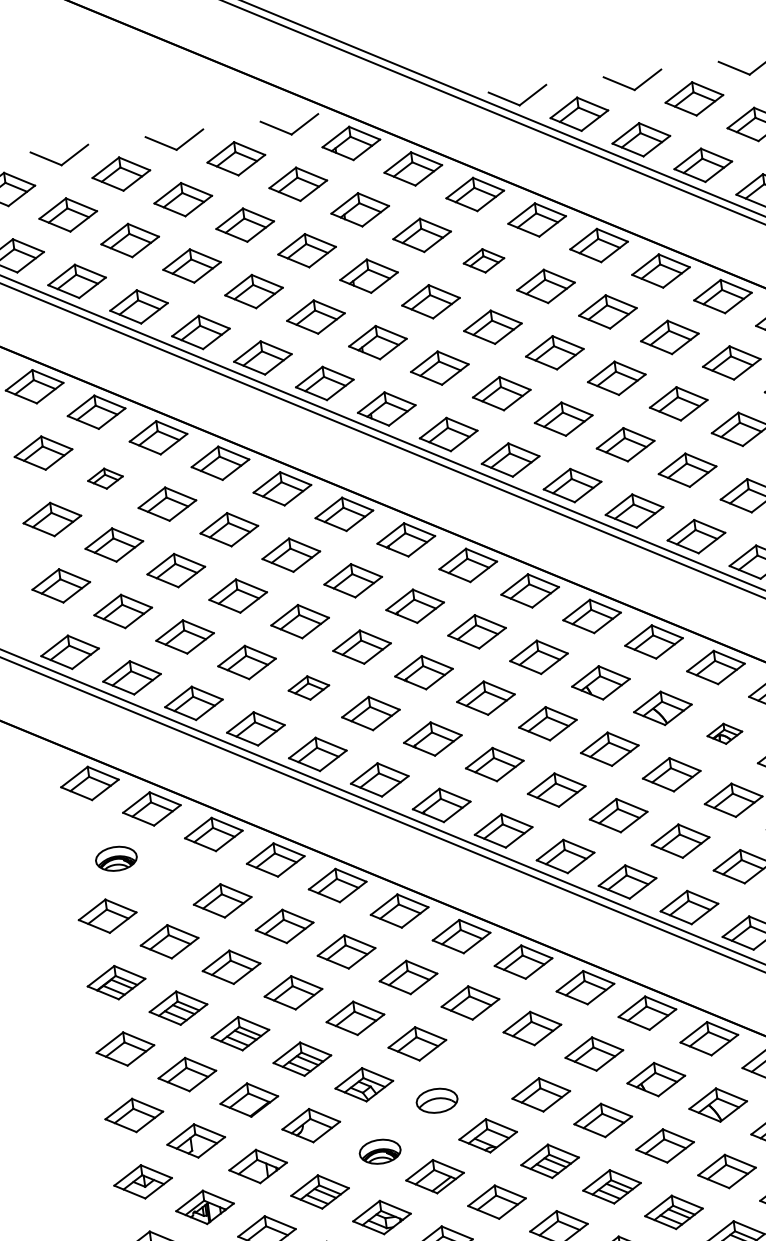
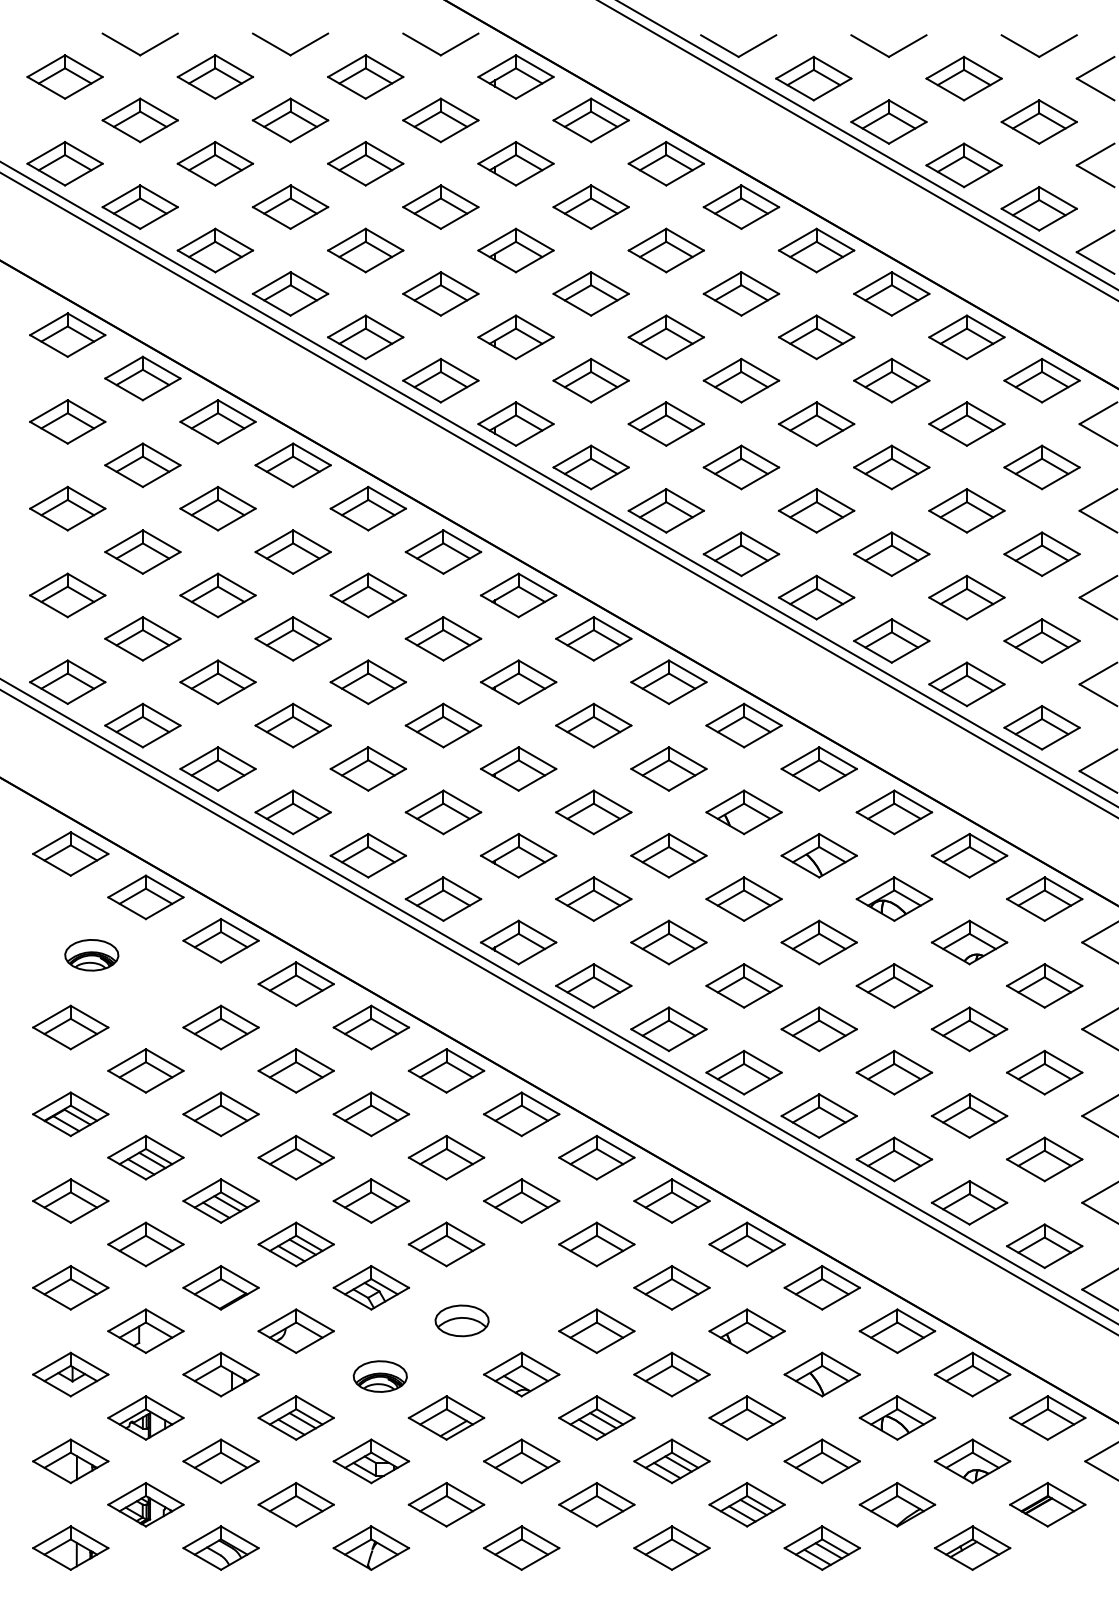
part: (483, 260) -> (665, 250), size x1.43
part: (105, 478) -> (142, 465), size x1.67
part: (308, 687) -> (367, 768), size x1.43
part: (724, 733) -> (894, 898), size x1.67

